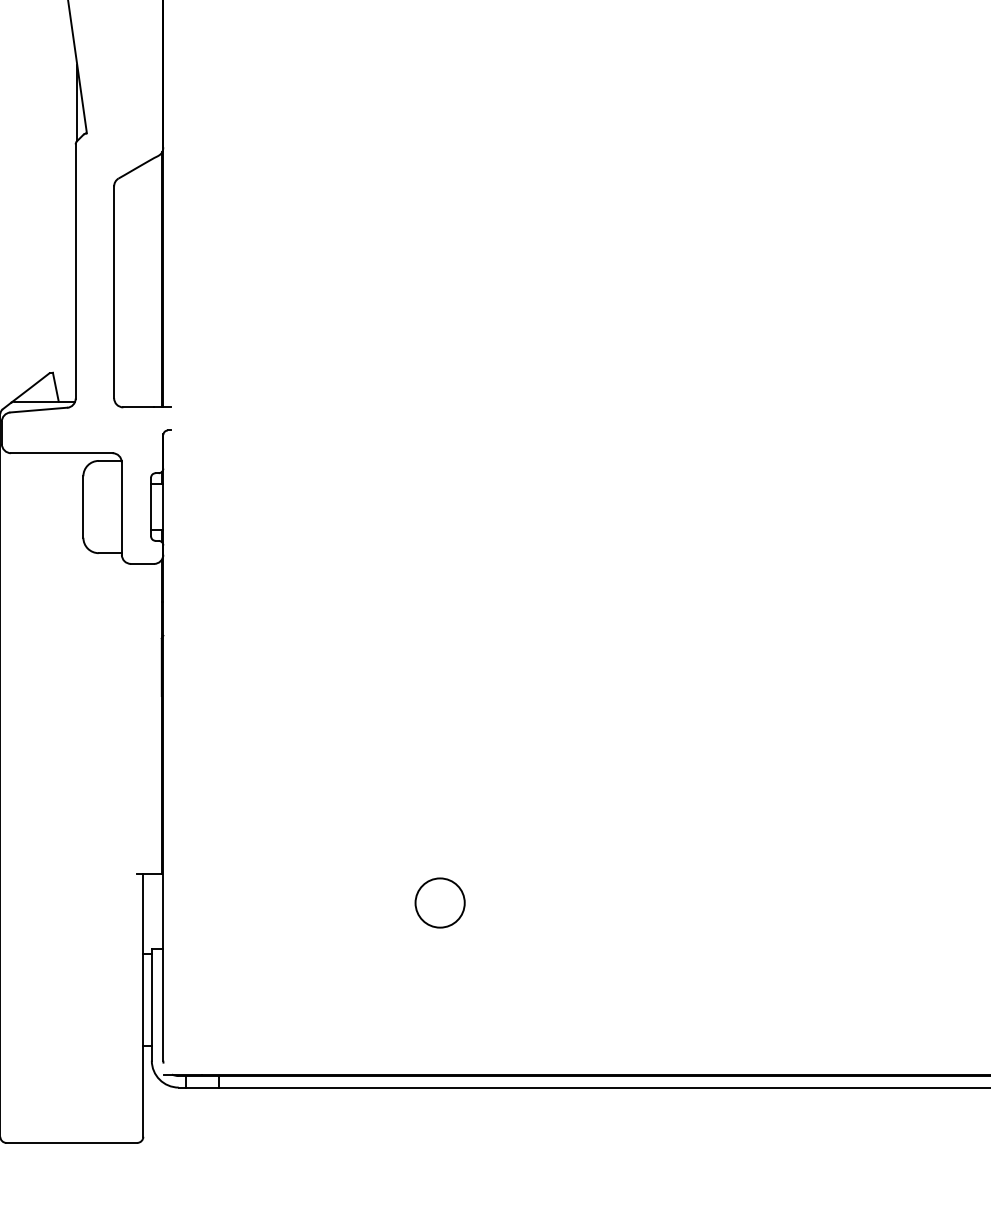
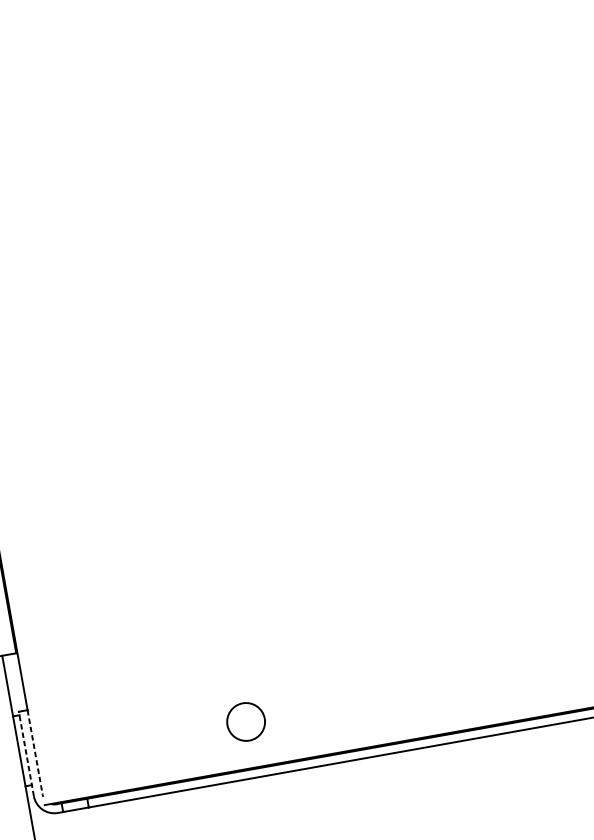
circle: (439, 902) -> (245, 721), moved
line: (151, 1004) -> (26, 753), solid -> dashed
line: (163, 1004) -> (35, 752), solid -> dashed

